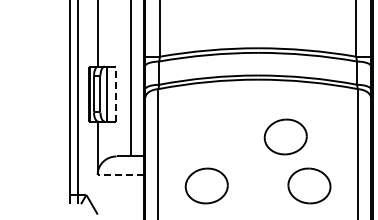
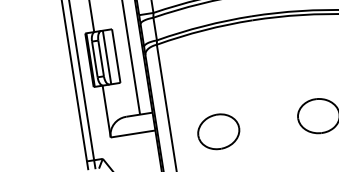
line: (116, 94) -> (116, 56), dashed -> solid
part: (285, 136) -> (287, 71), removed
line: (120, 174) -> (132, 133), dashed -> solid

